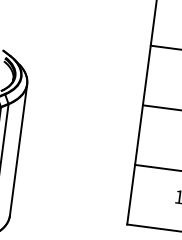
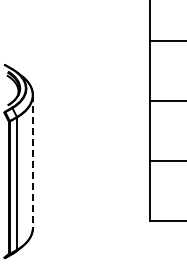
line: (18, 150) -> (32, 162), solid -> dashed

